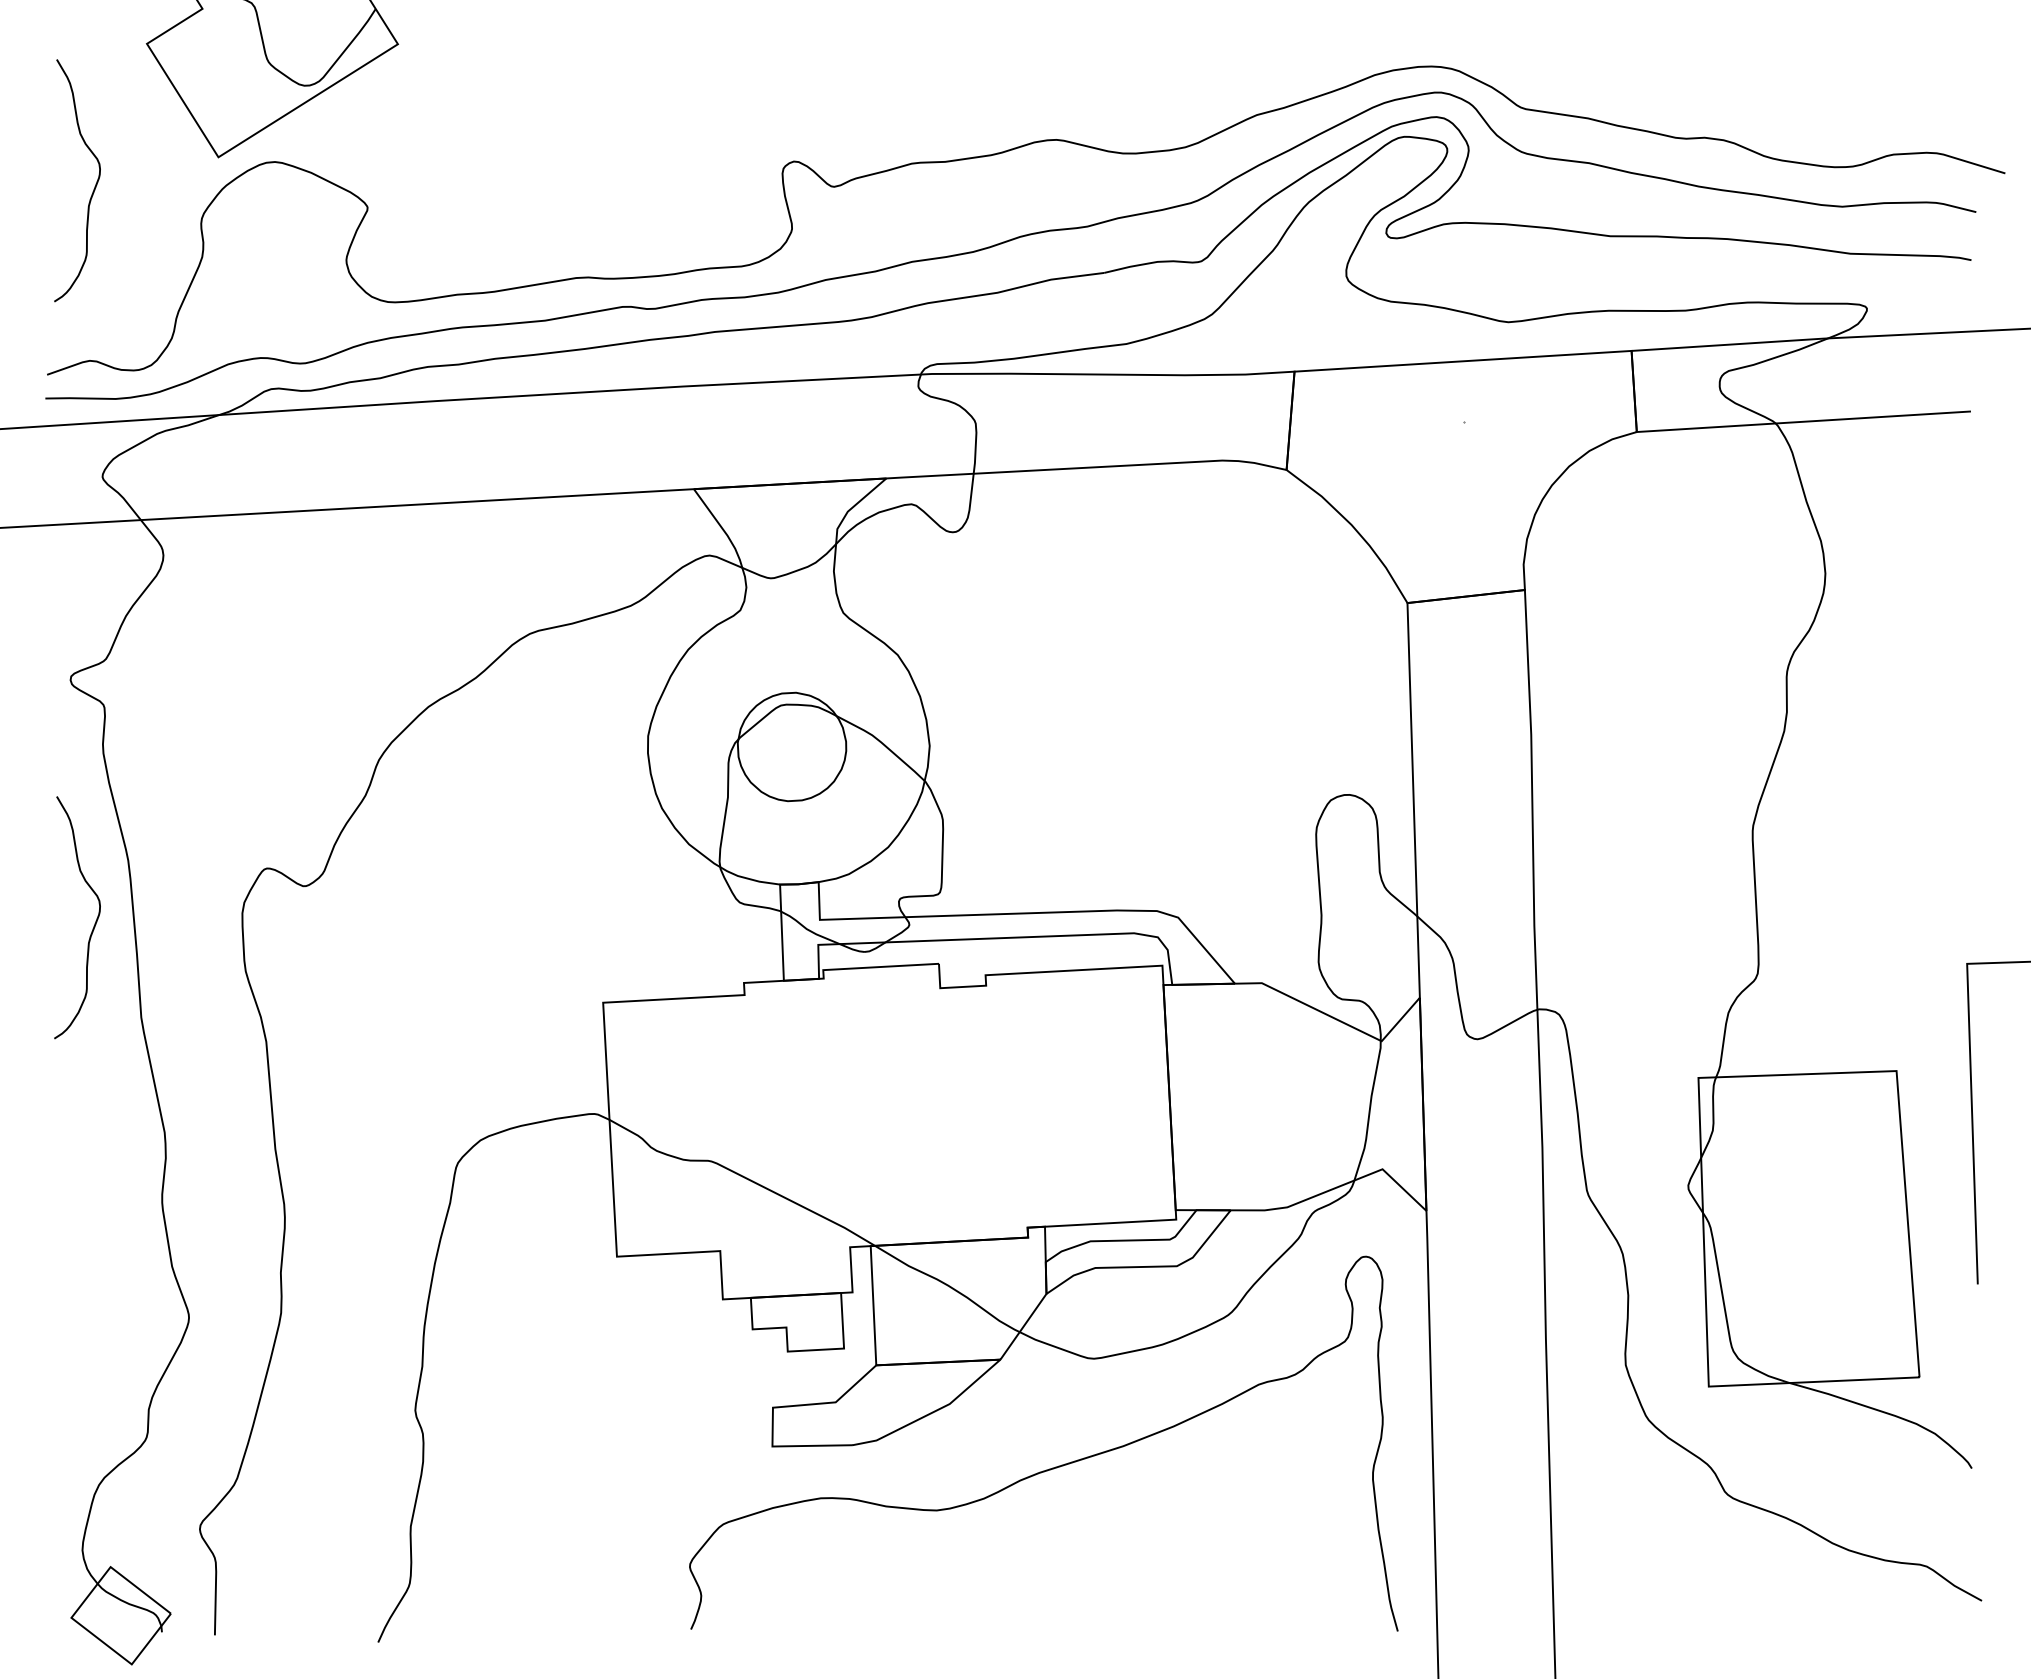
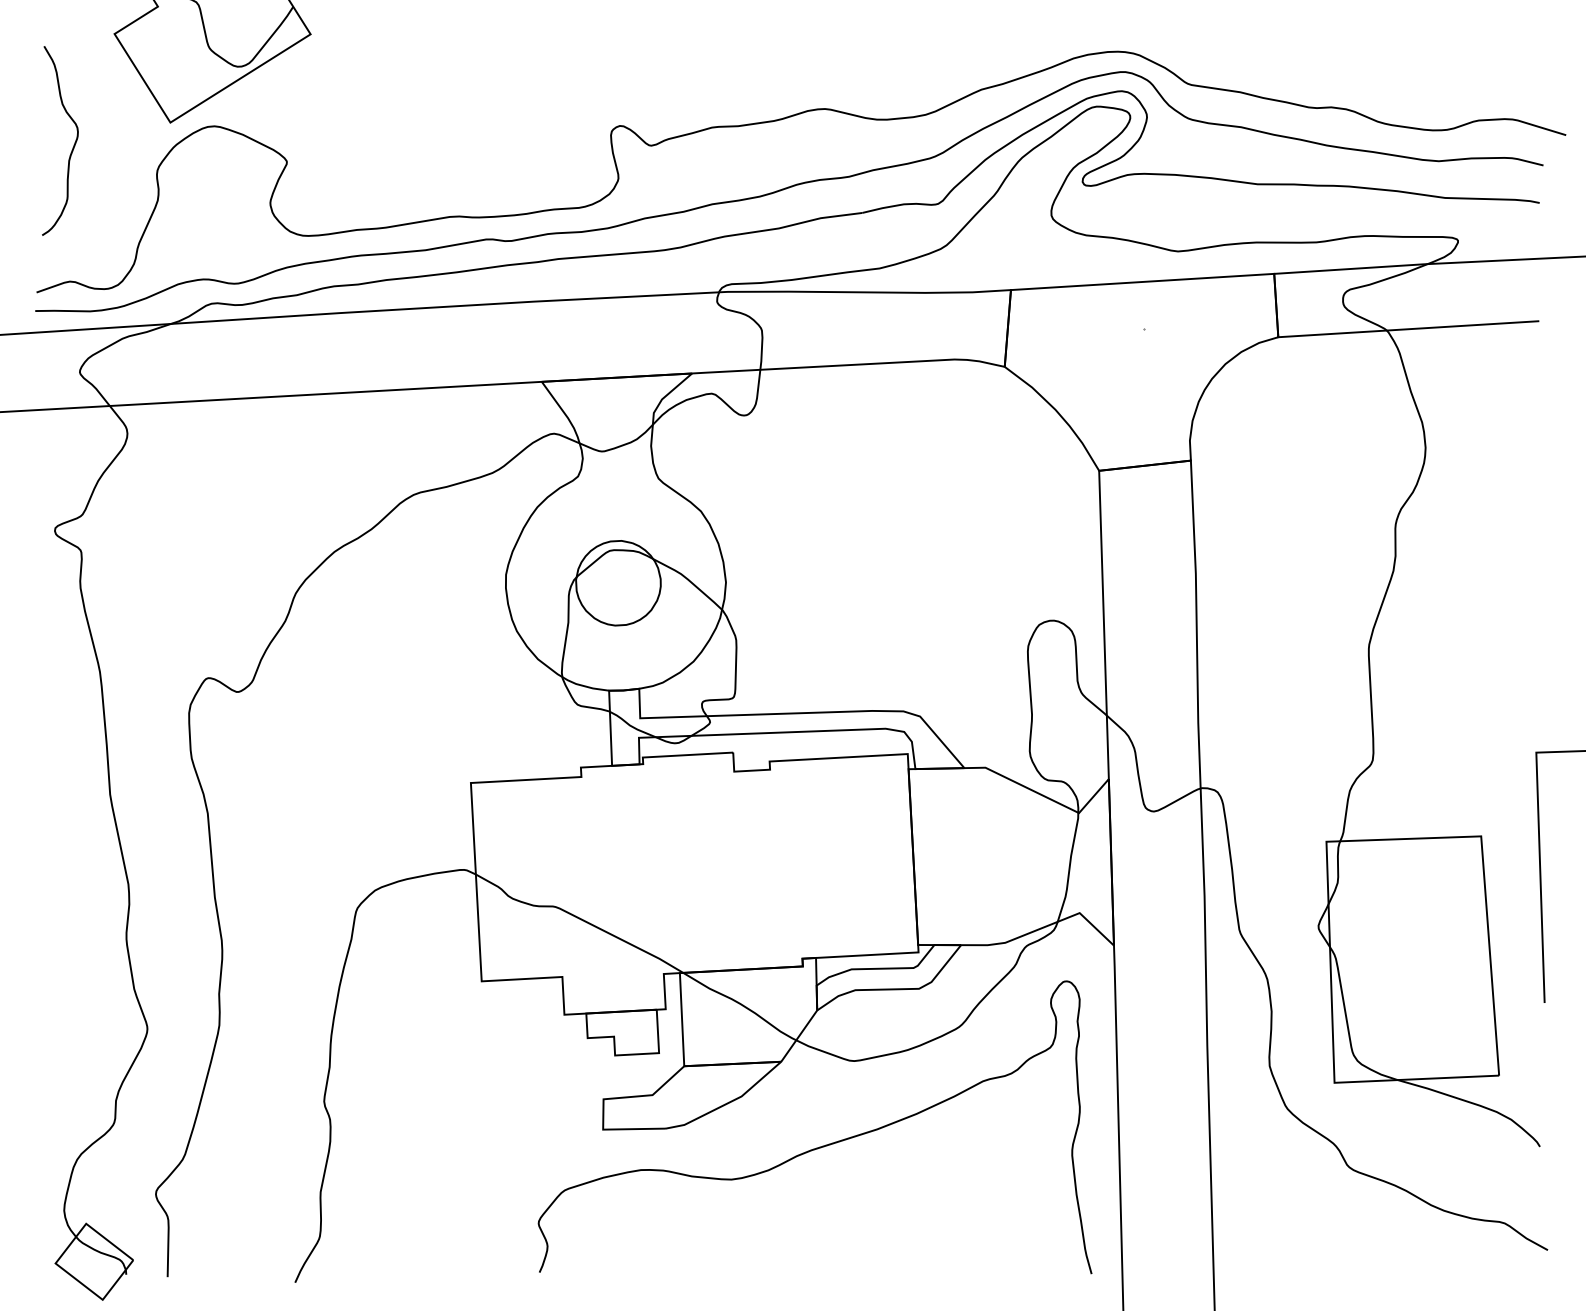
curve: (94, 923) -> (73, 721), removed

